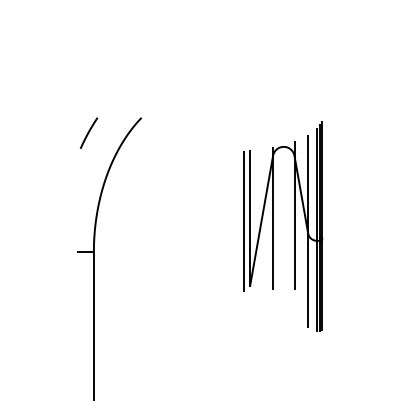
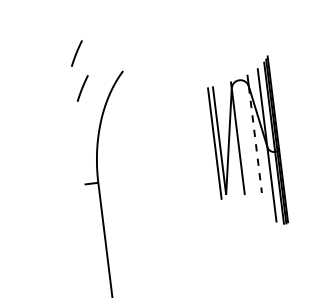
line: (86, 88) -> (76, 53), added
line: (294, 222) -> (255, 139), solid -> dashed

